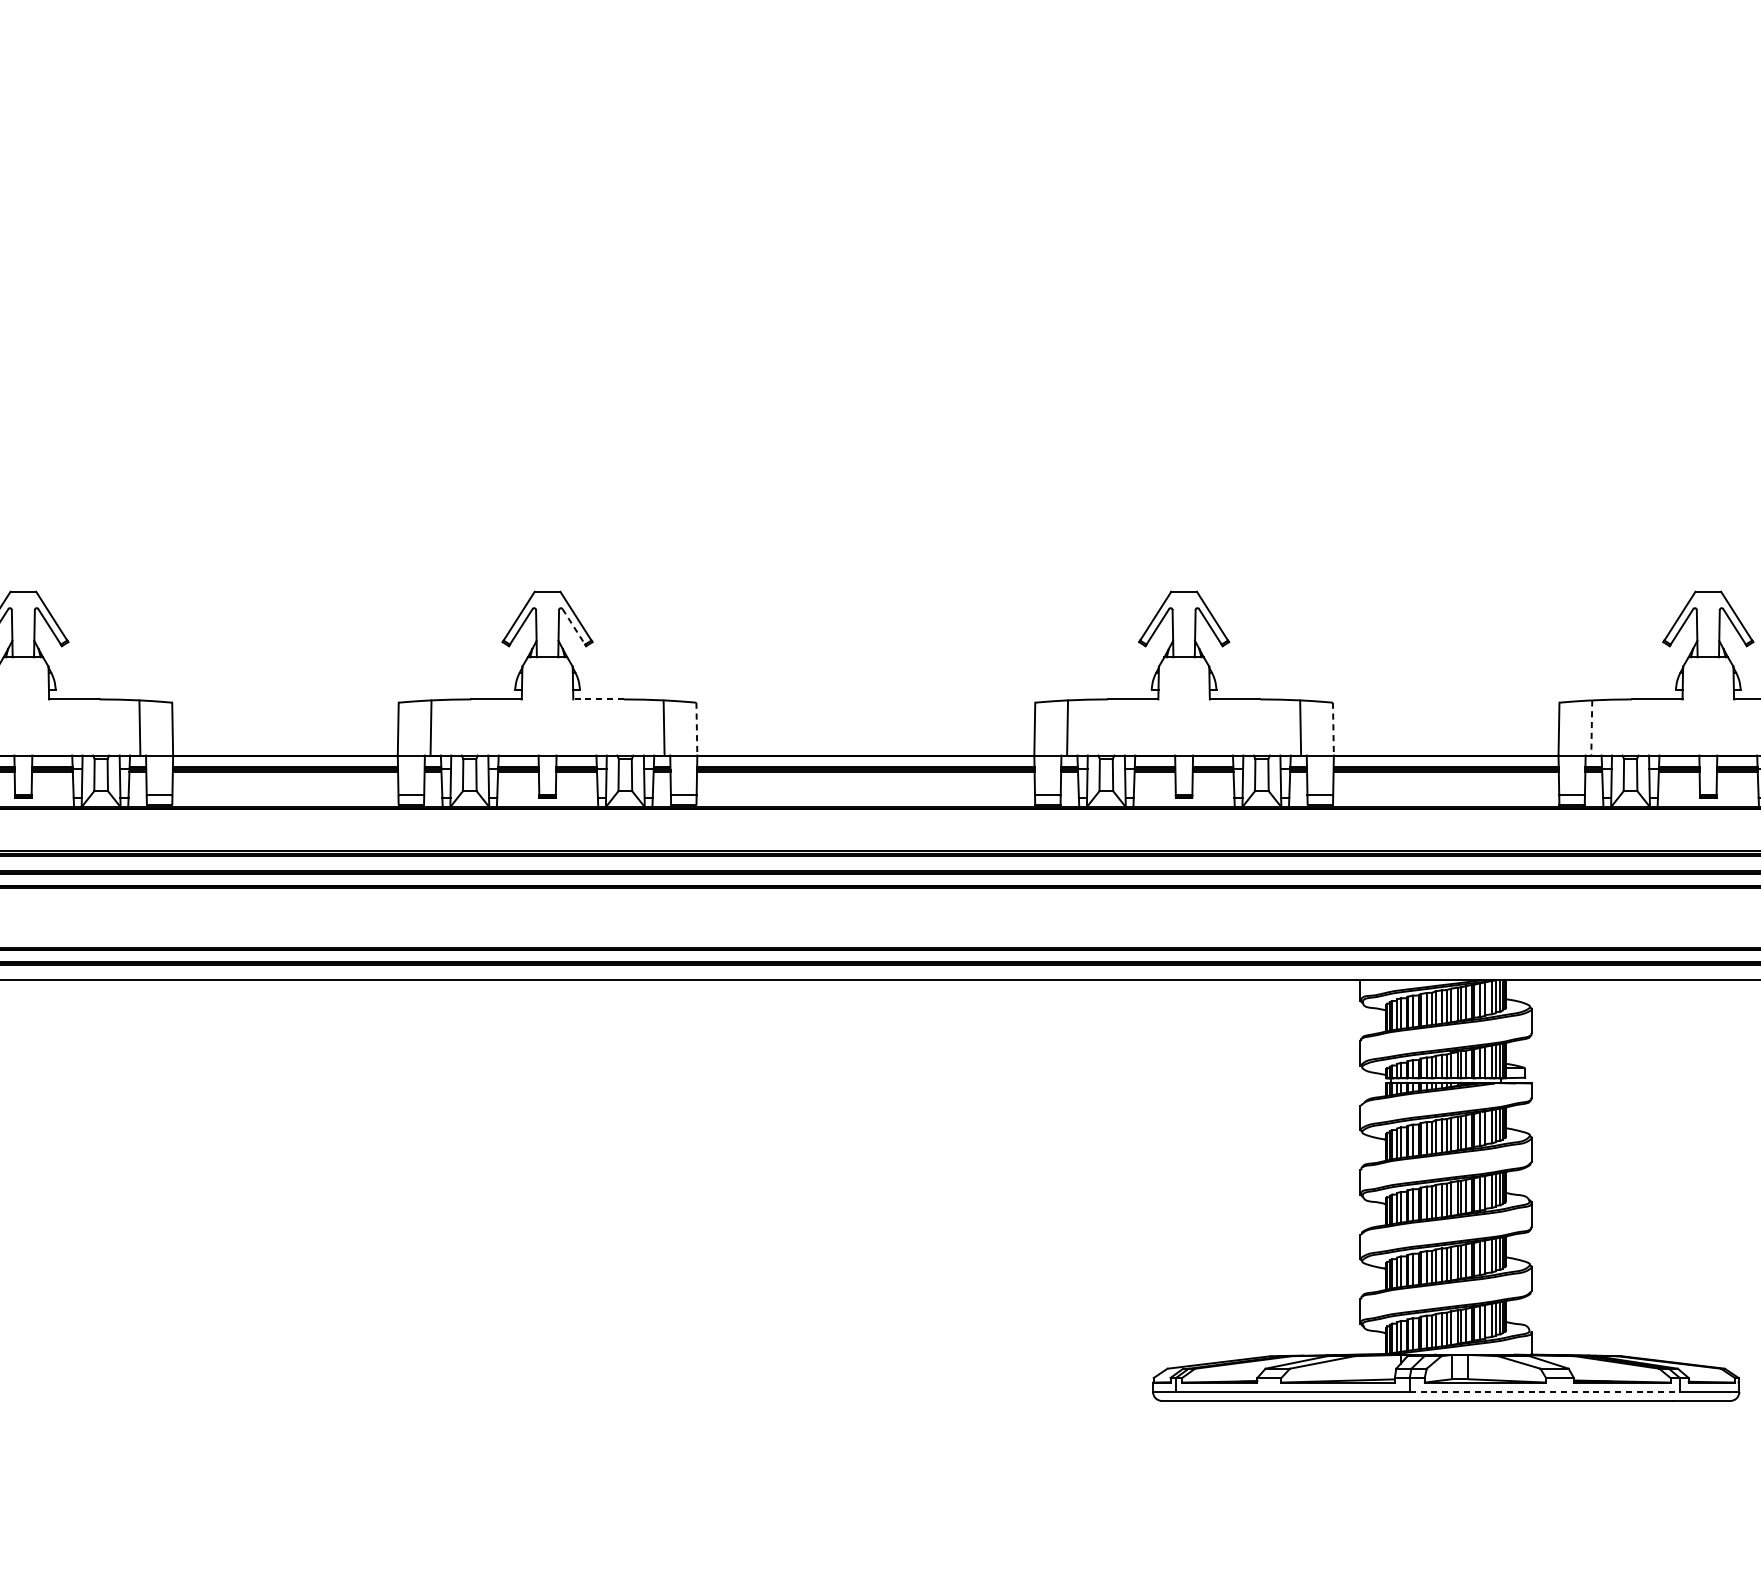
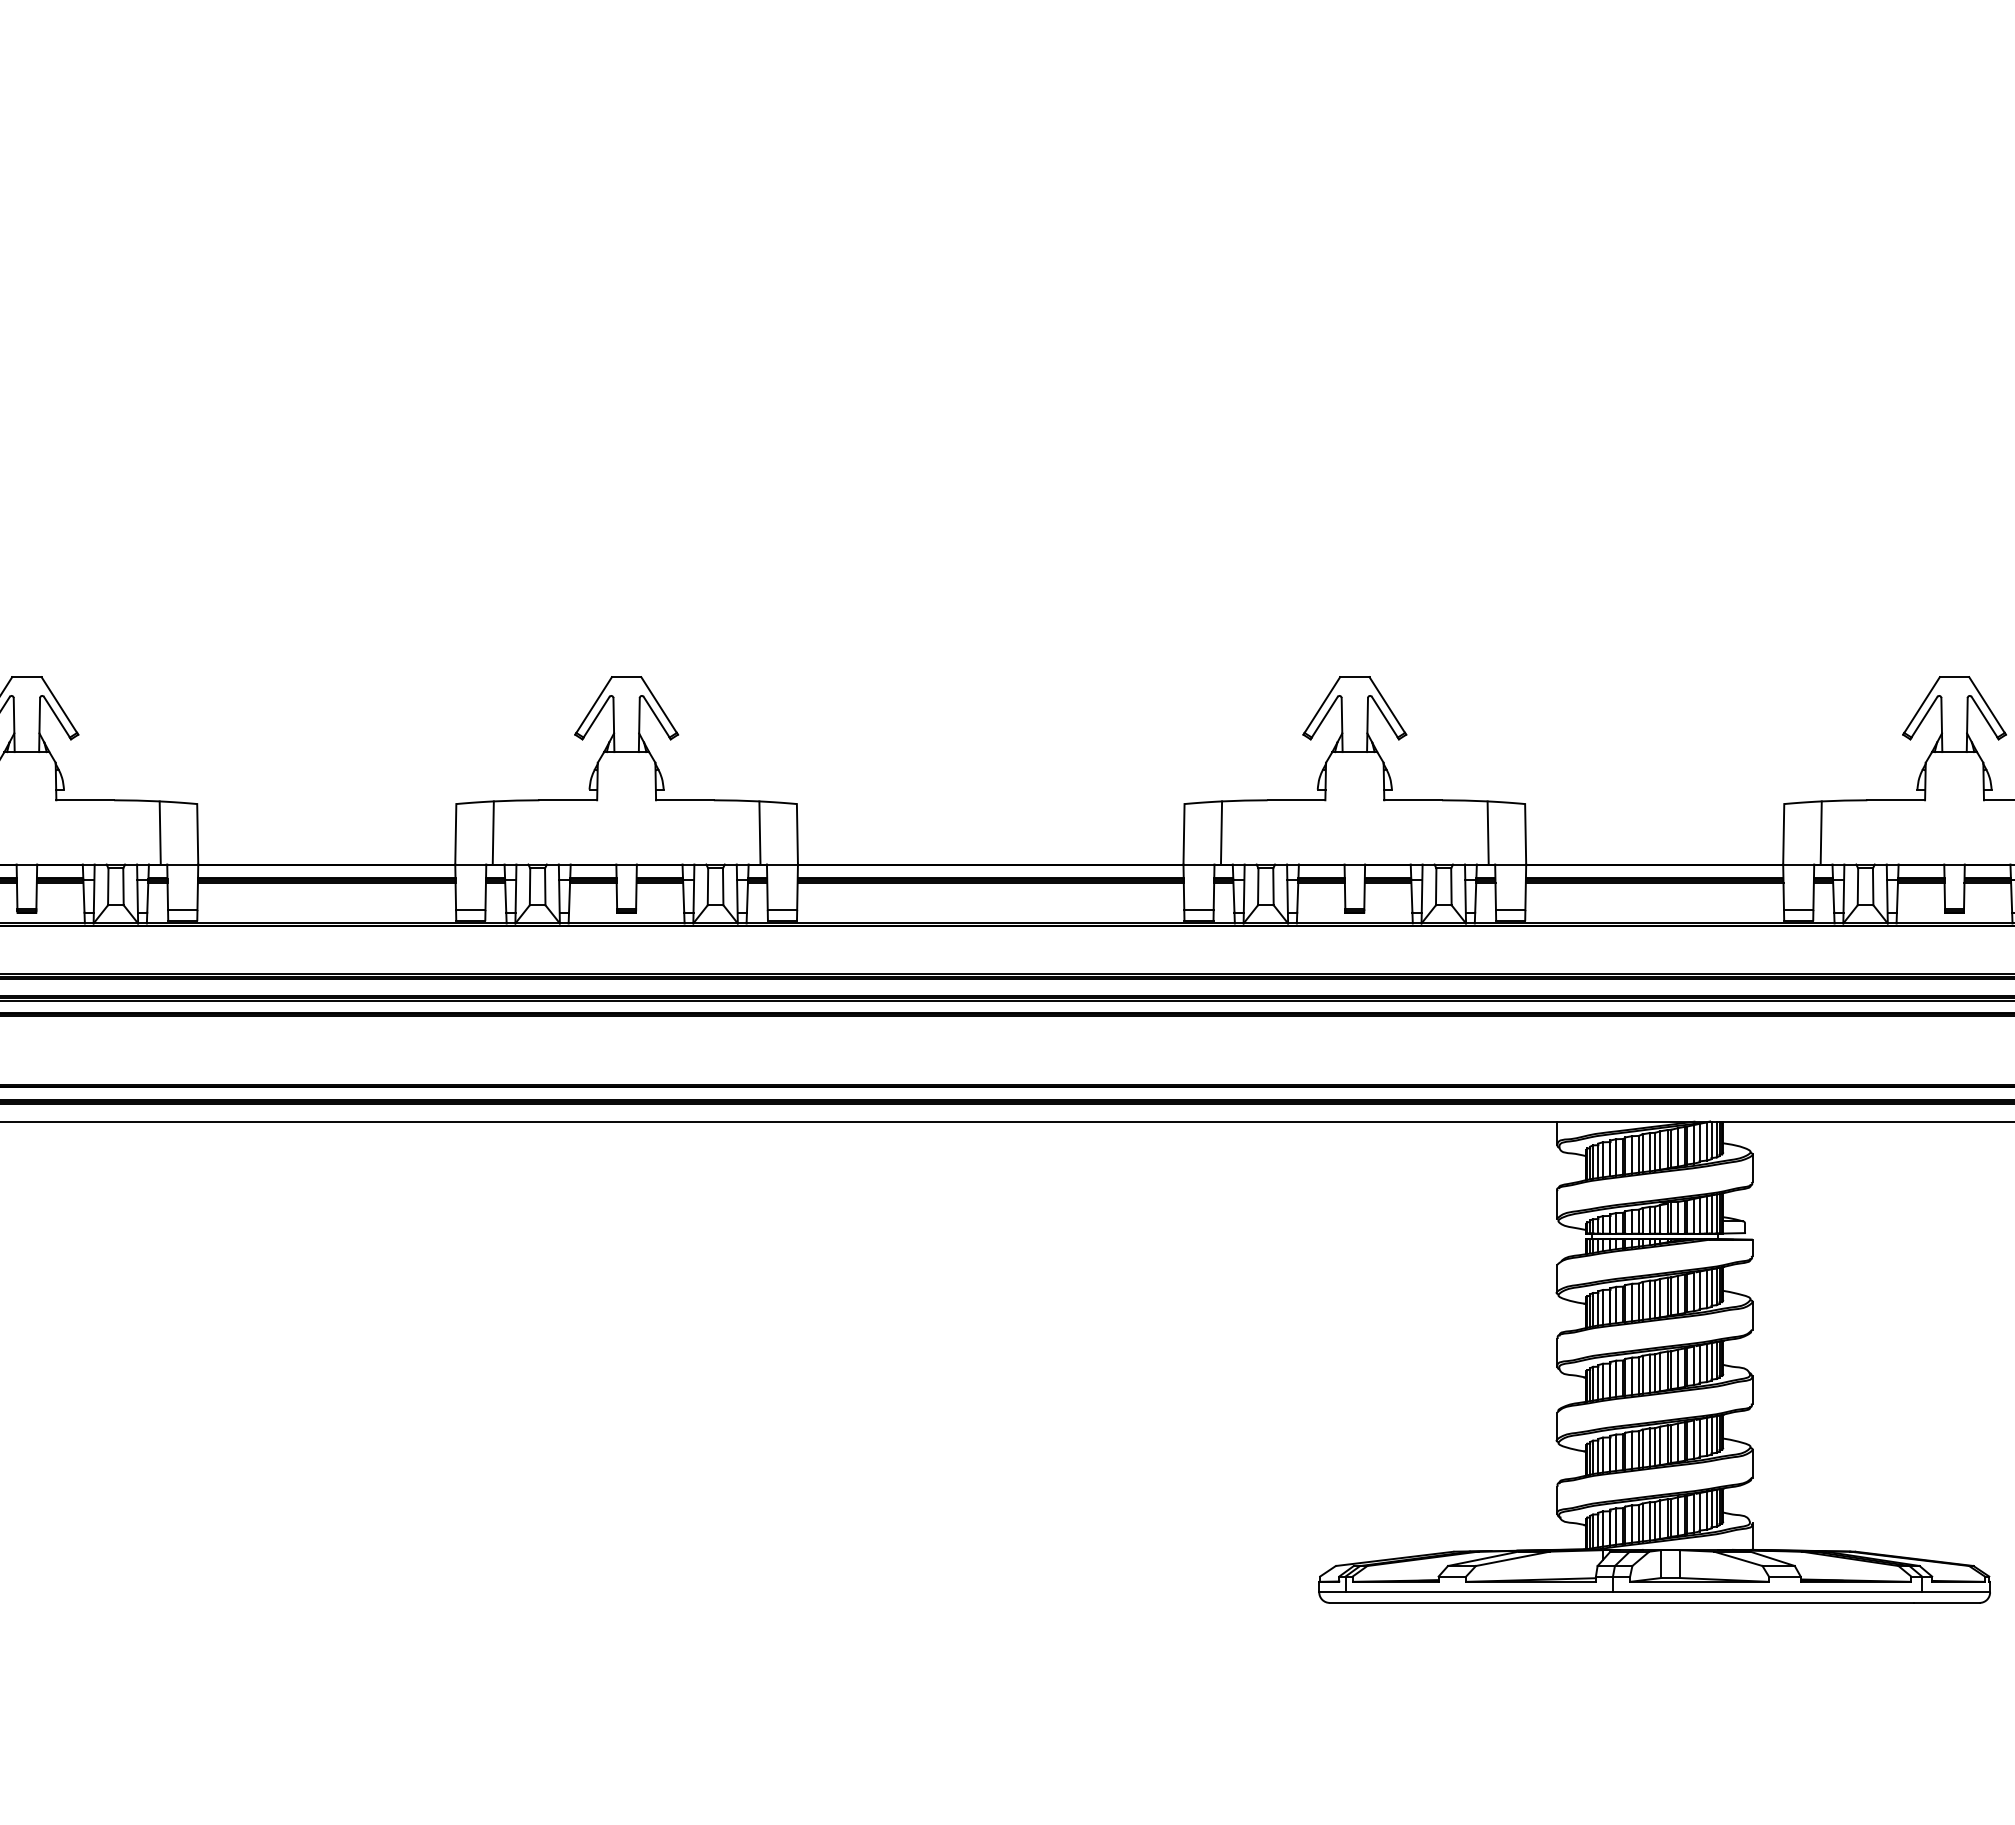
line: (573, 627) -> (656, 717), dashed -> solid
line: (598, 699) -> (684, 800), dashed -> solid
line: (1592, 727) -> (1821, 832), dashed -> solid
line: (696, 729) -> (797, 834), dashed -> solid
line: (1333, 729) -> (1525, 834), dashed -> solid
line: (1544, 1391) -> (1767, 1592), dashed -> solid

